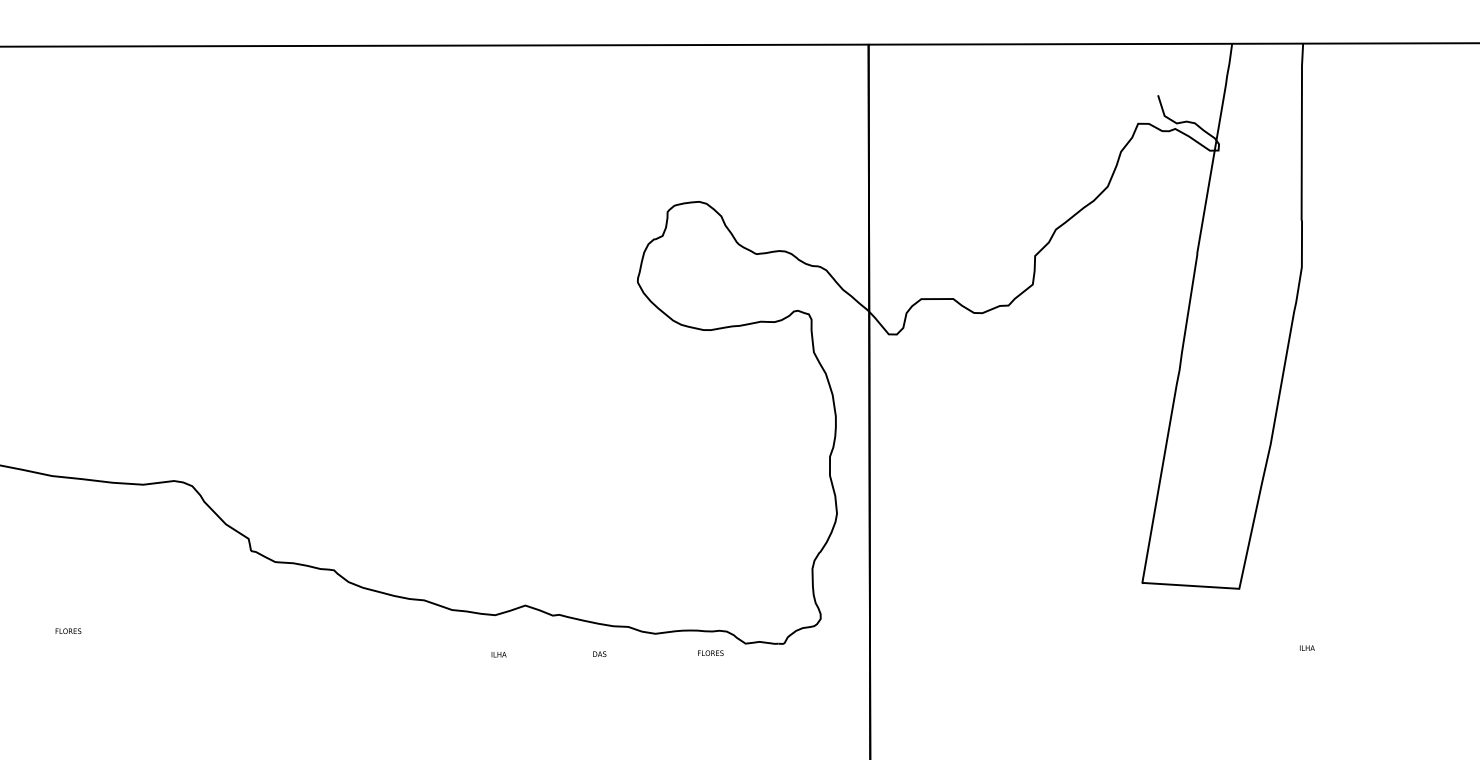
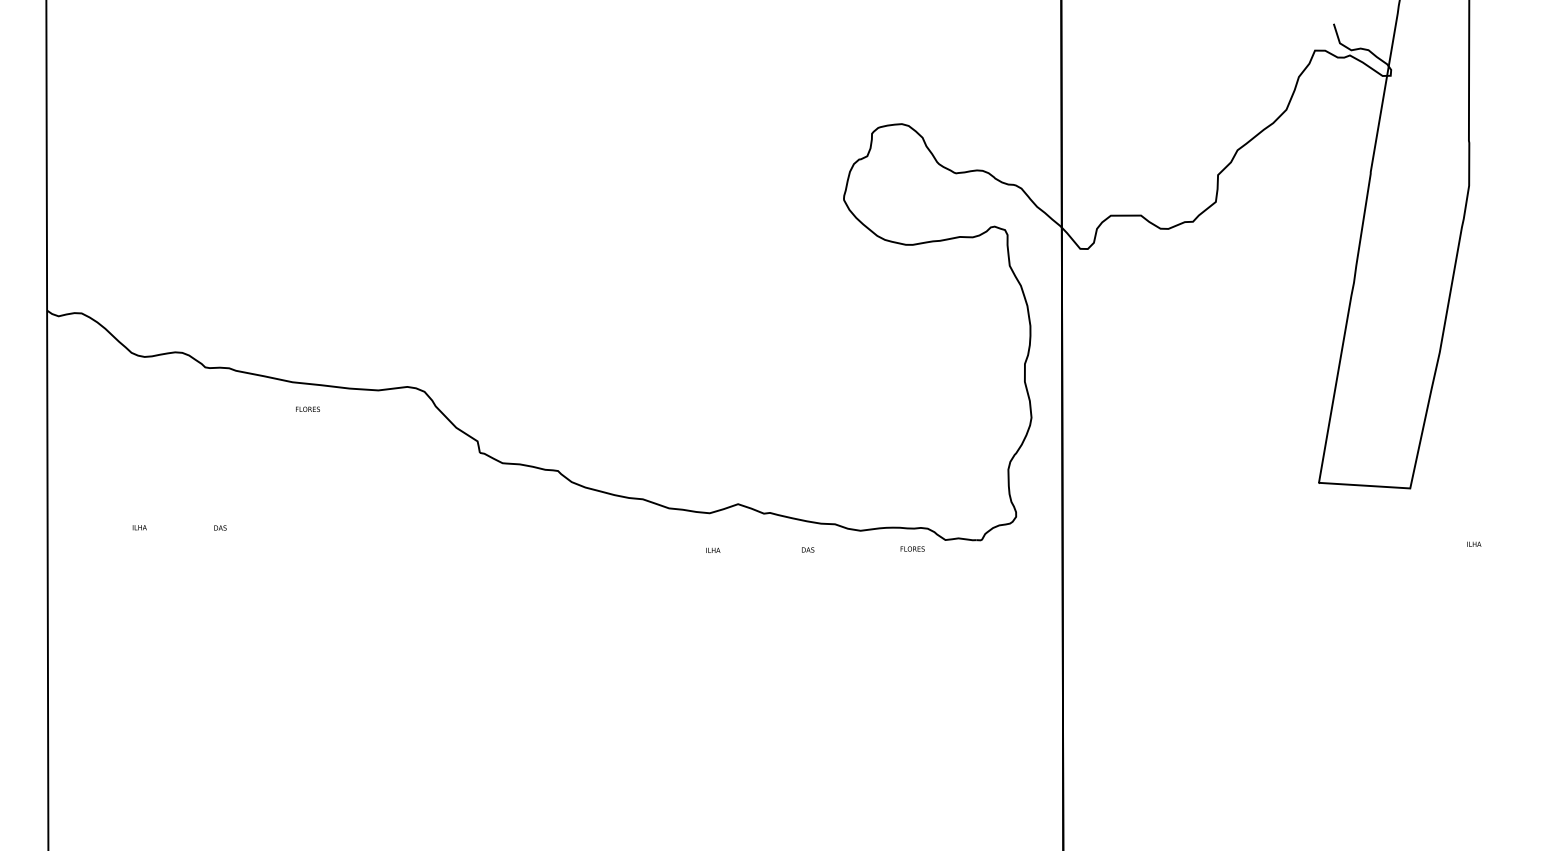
text: (67, 630) -> (307, 408), moved

